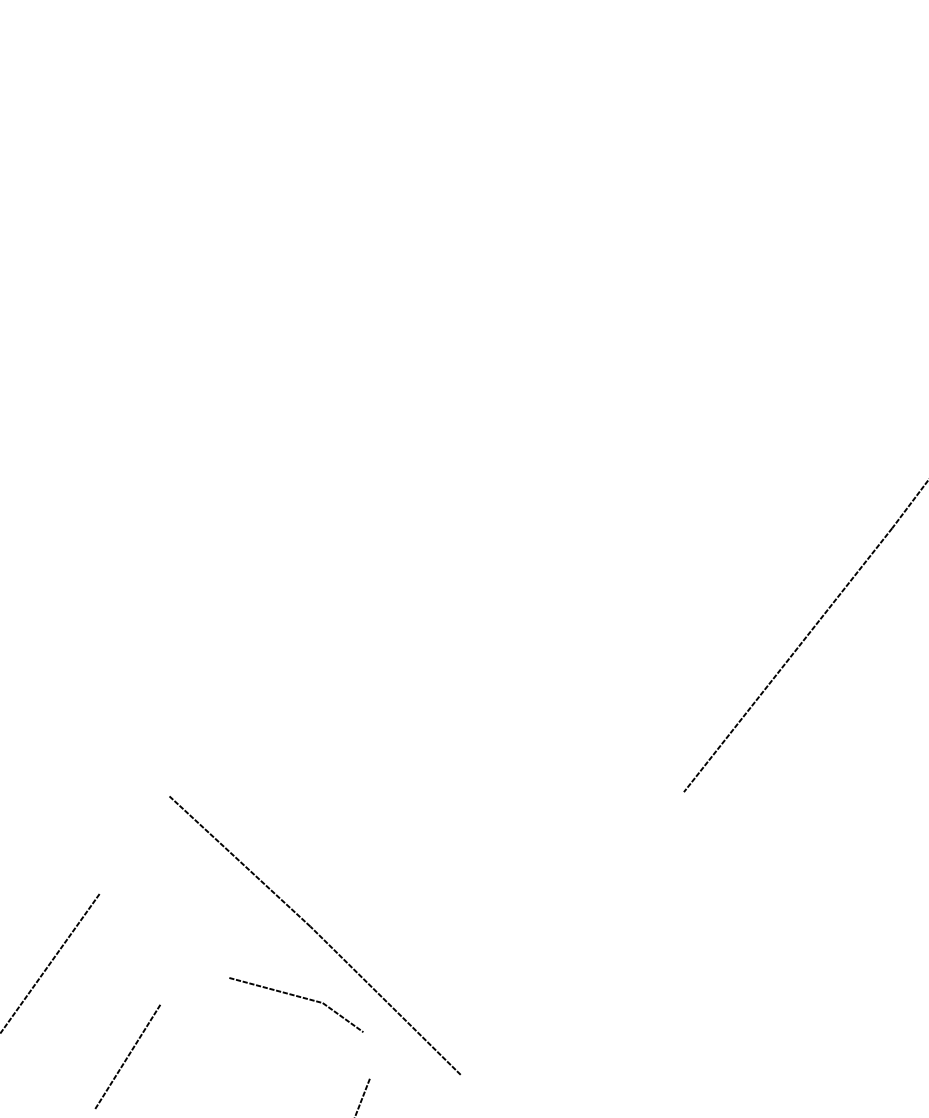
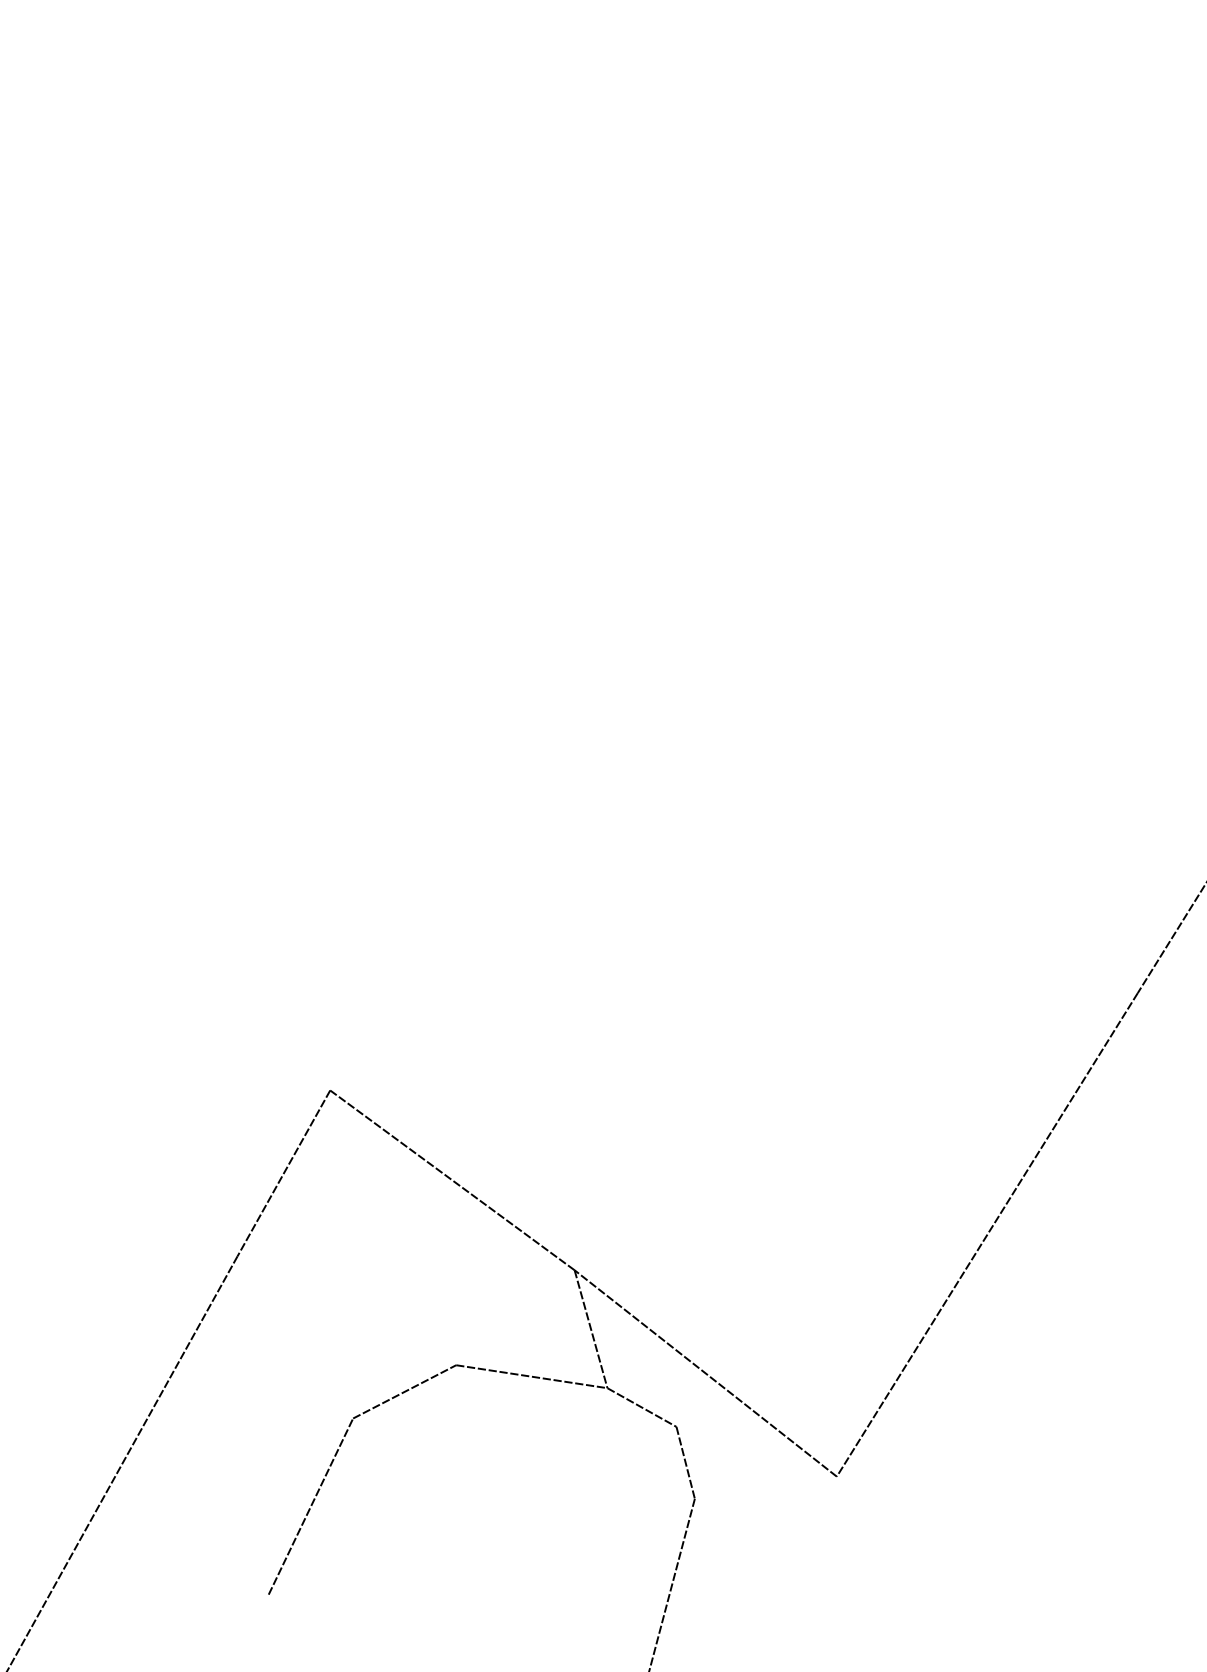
line: (134, 845) -> (283, 1173), added
line: (571, 933) -> (986, 1235), added
line: (316, 964) -> (590, 1328), added
line: (194, 990) -> (403, 1391), added
line: (366, 1055) -> (685, 1462), added

